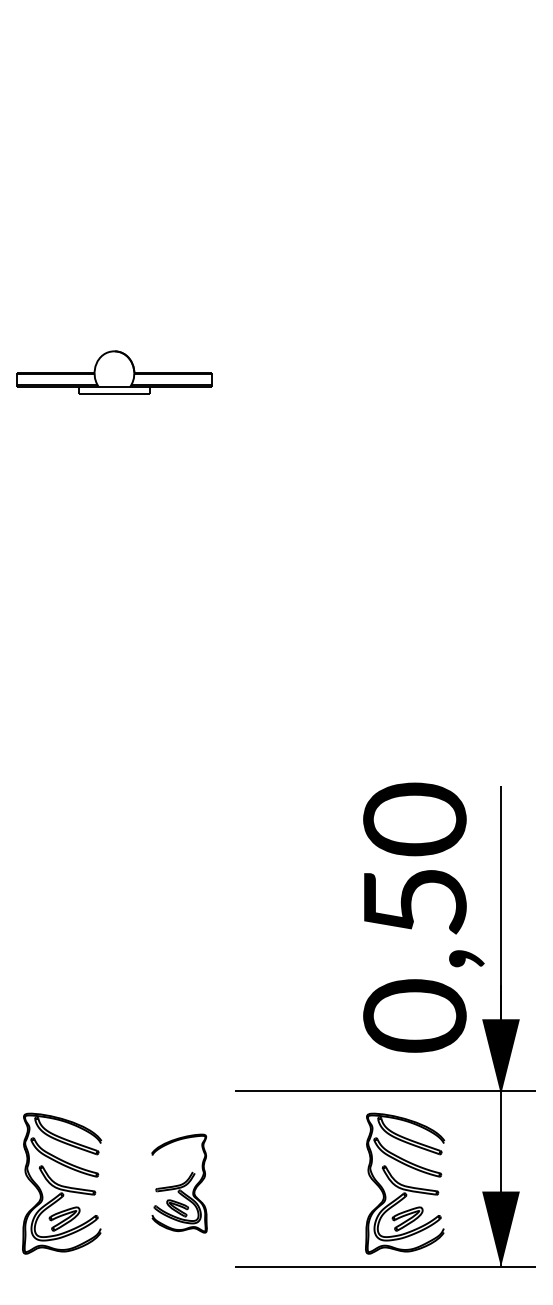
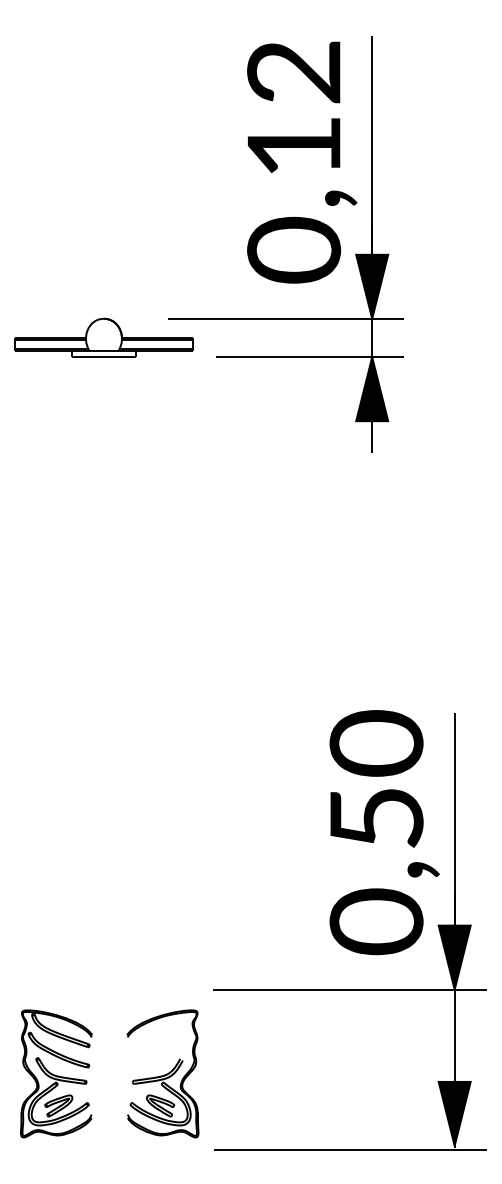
part: (314, 268) -> (285, 243), added
part: (179, 1183) -> (163, 1073), size x1.43
part: (405, 1183) -> (368, 1073), removed

